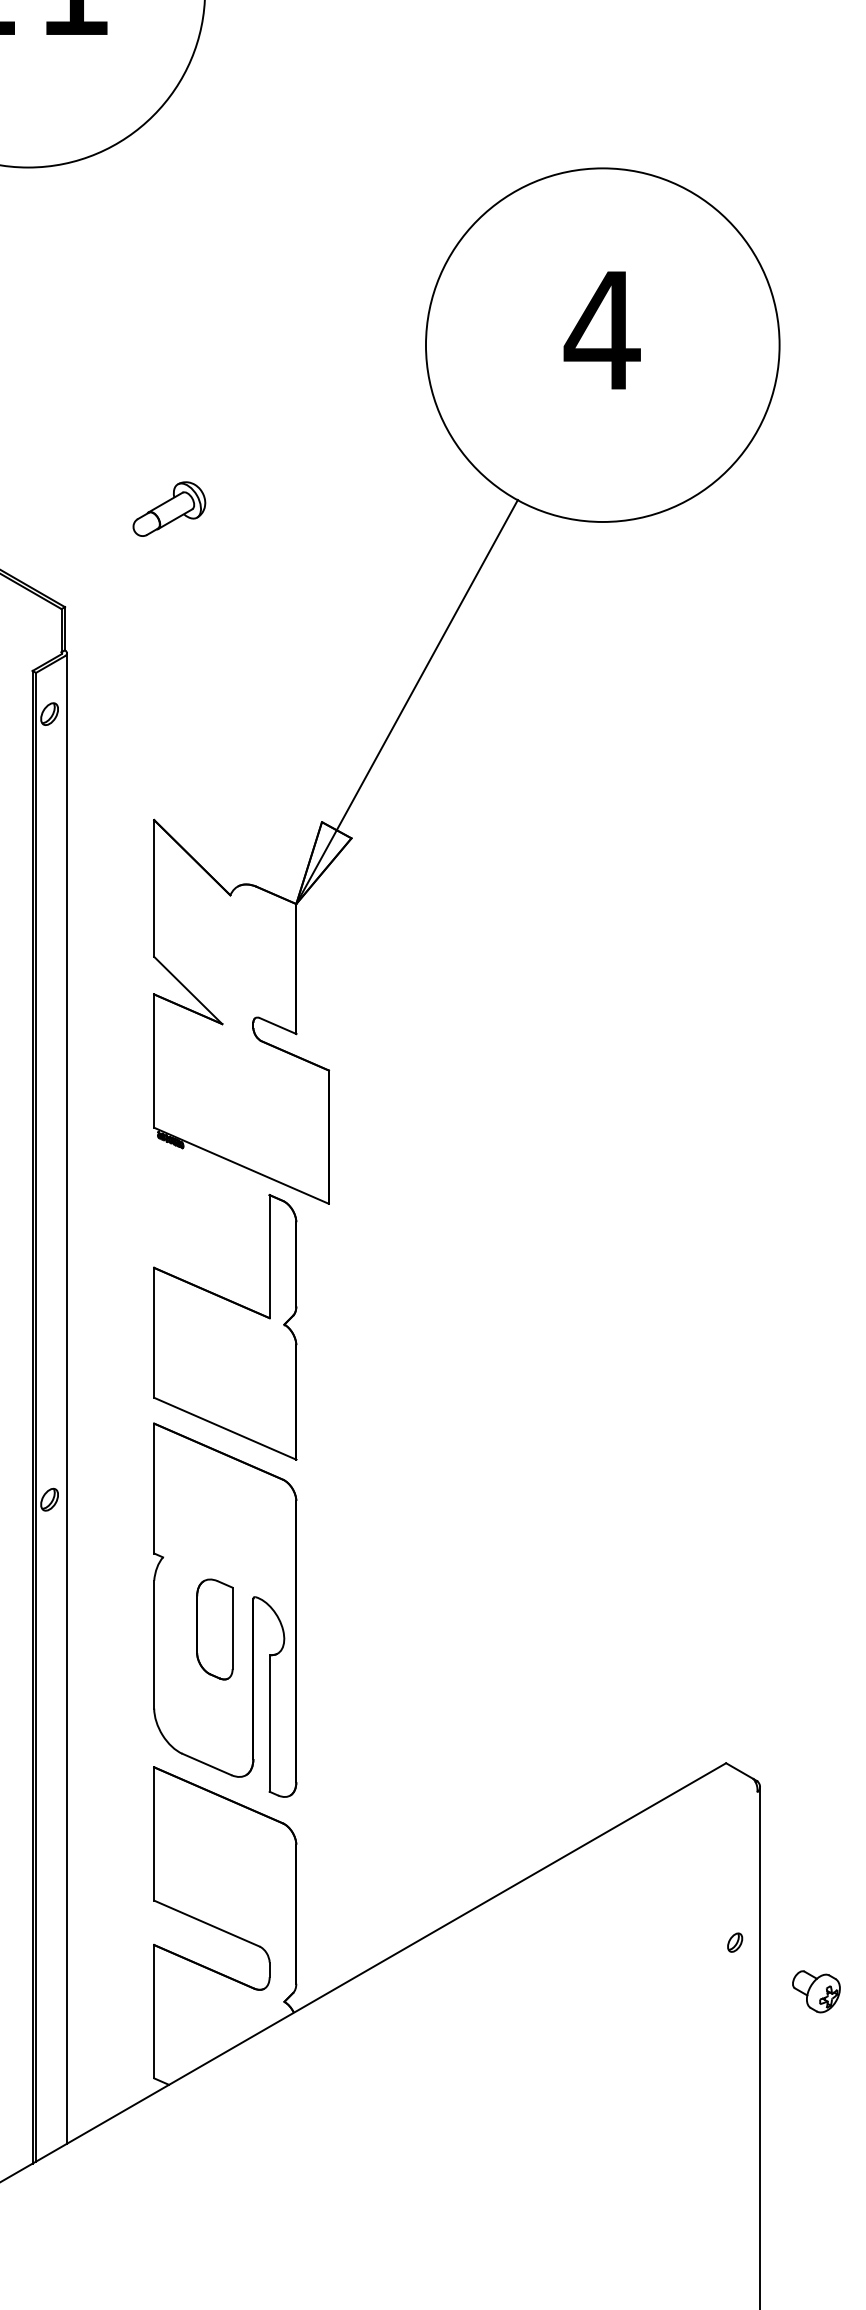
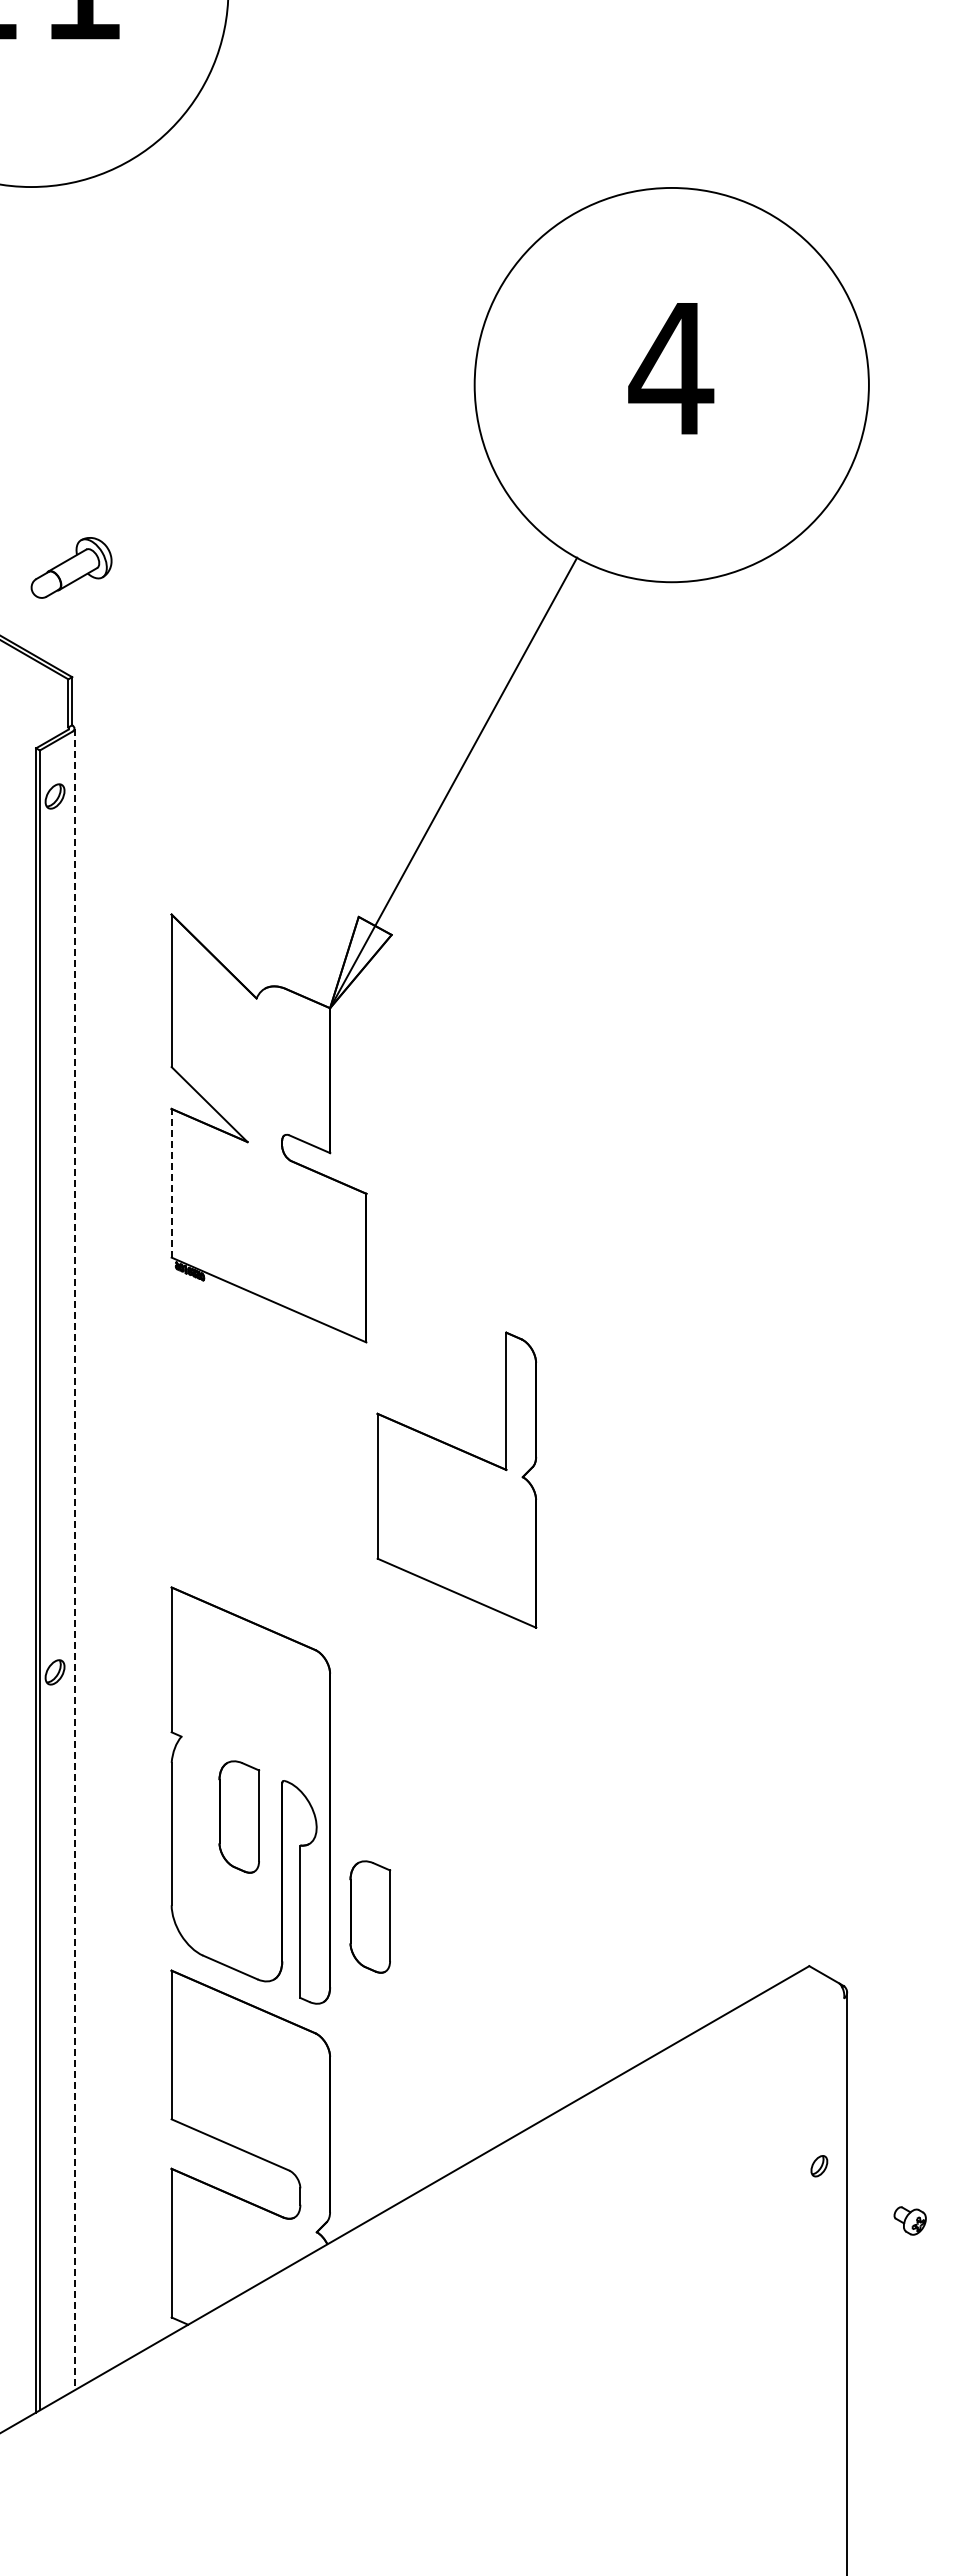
part: (169, 508) -> (71, 567), moved
line: (154, 1060) -> (171, 1182), solid -> dashed
part: (224, 1326) -> (456, 1479), moved
line: (67, 1398) -> (74, 1559), solid -> dashed
part: (332, 1718) -> (370, 1916), added
part: (816, 1991) -> (910, 2220), size x0.6

